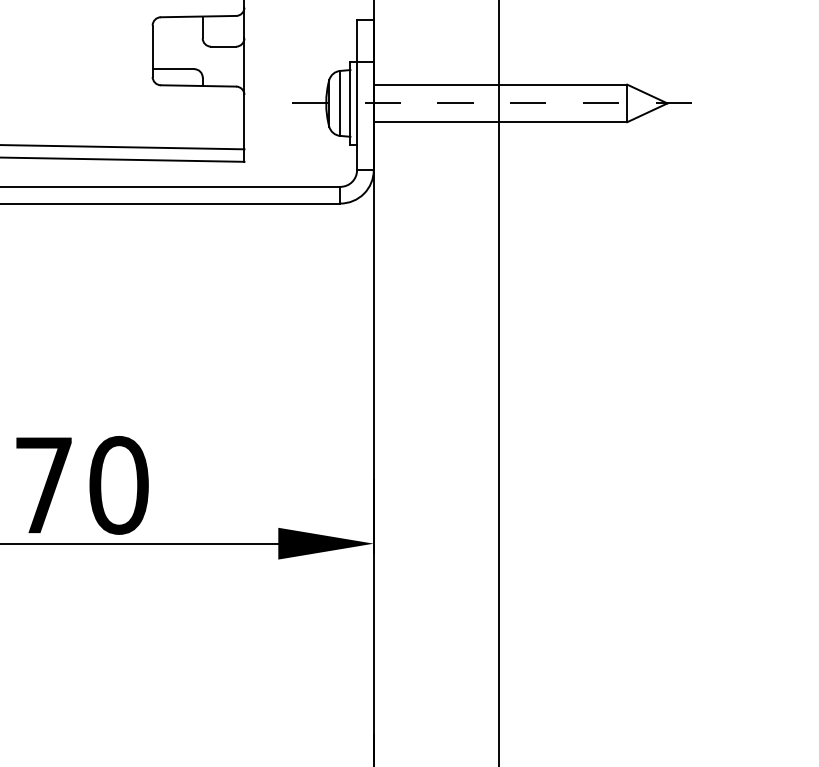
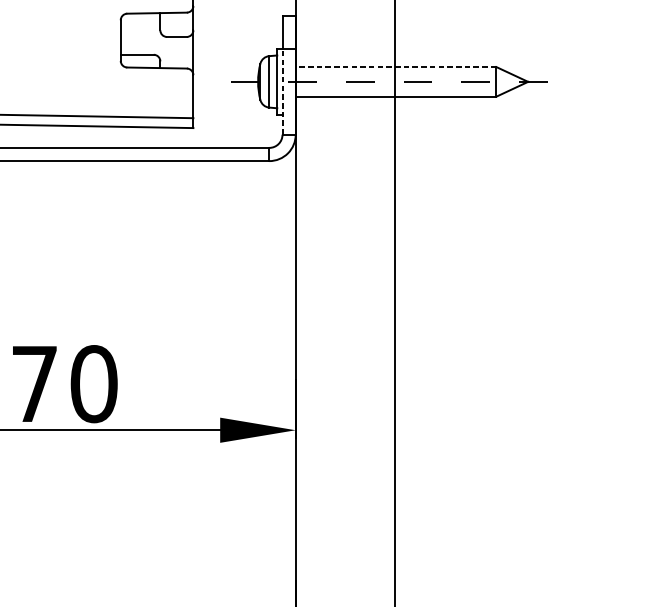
line: (500, 84) -> (396, 66), solid -> dashed
line: (357, 115) -> (282, 91), solid -> dashed

